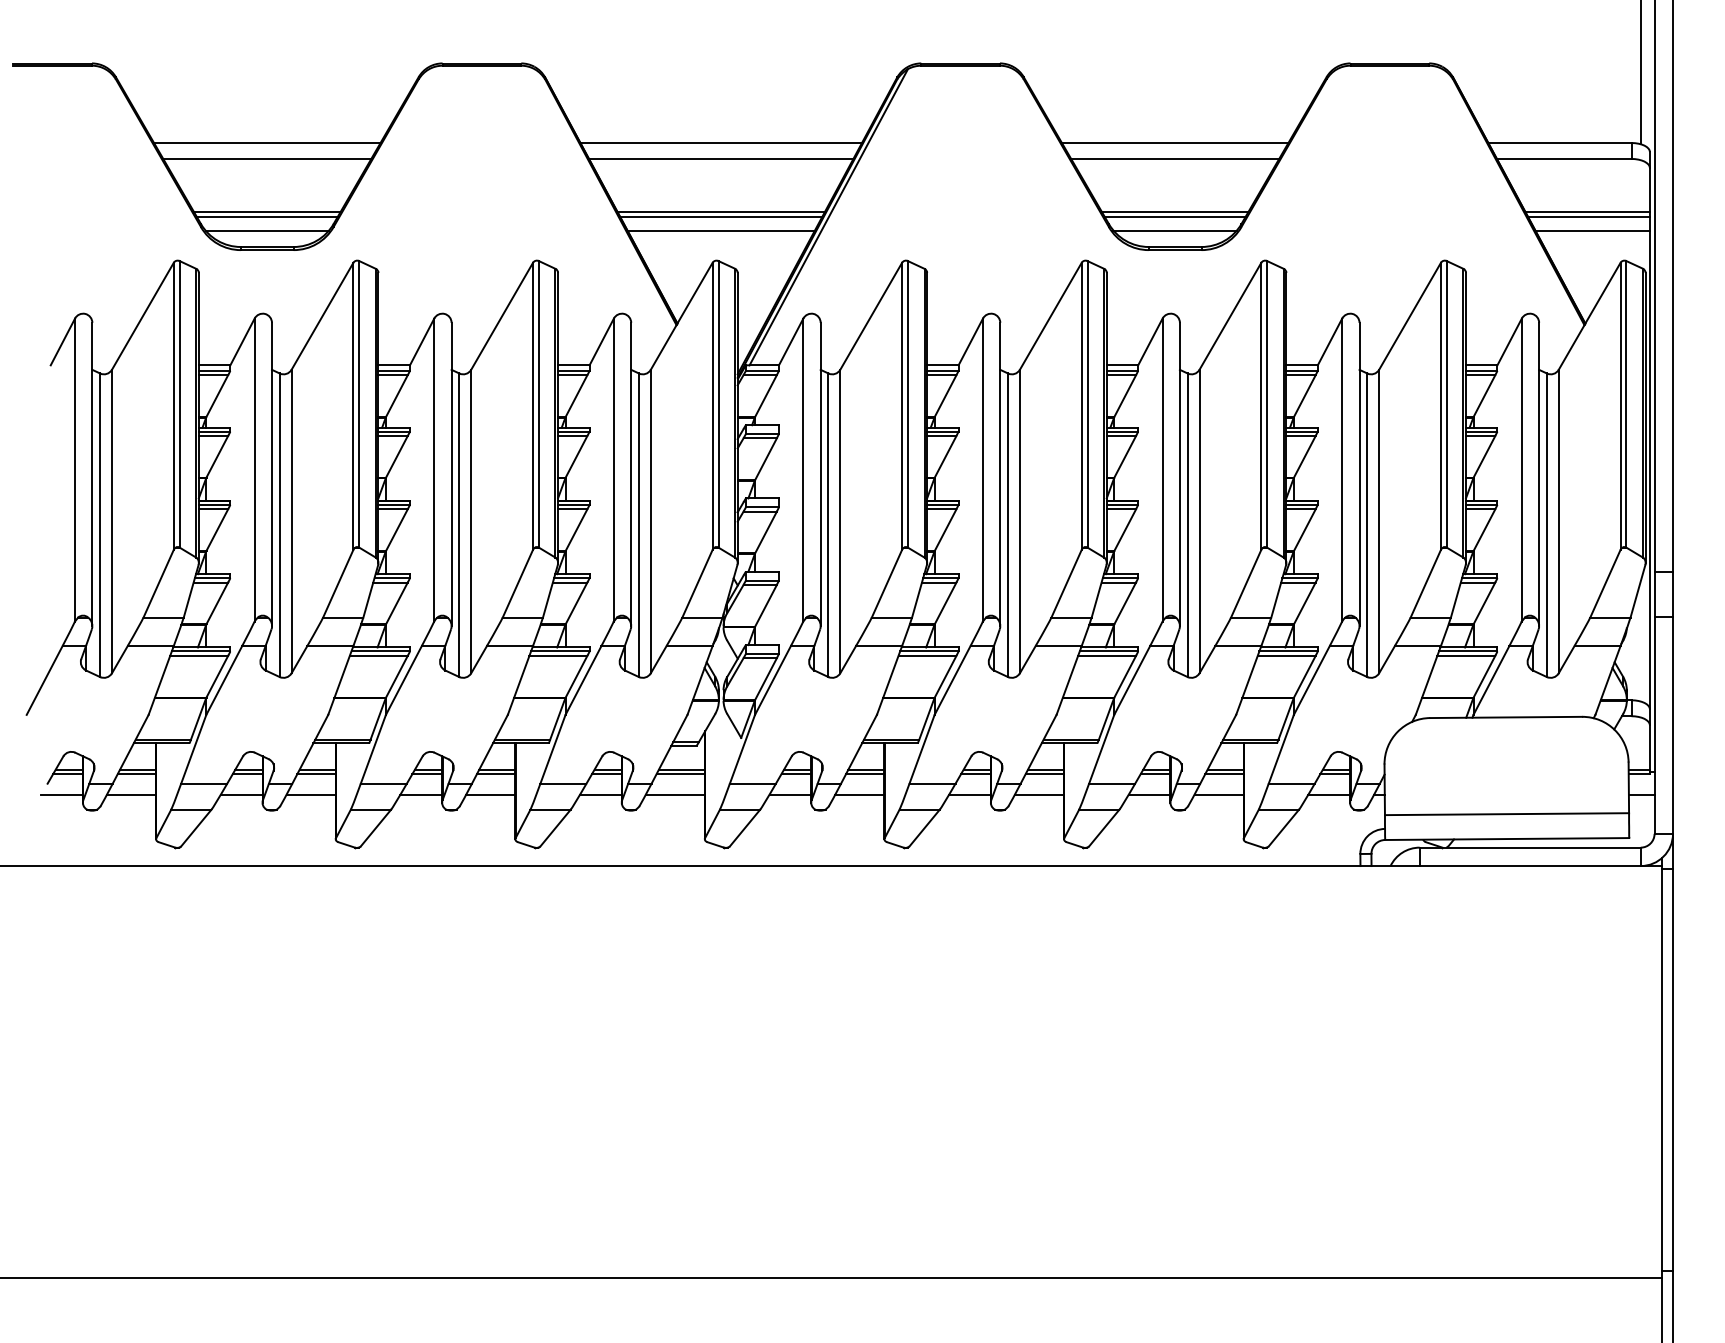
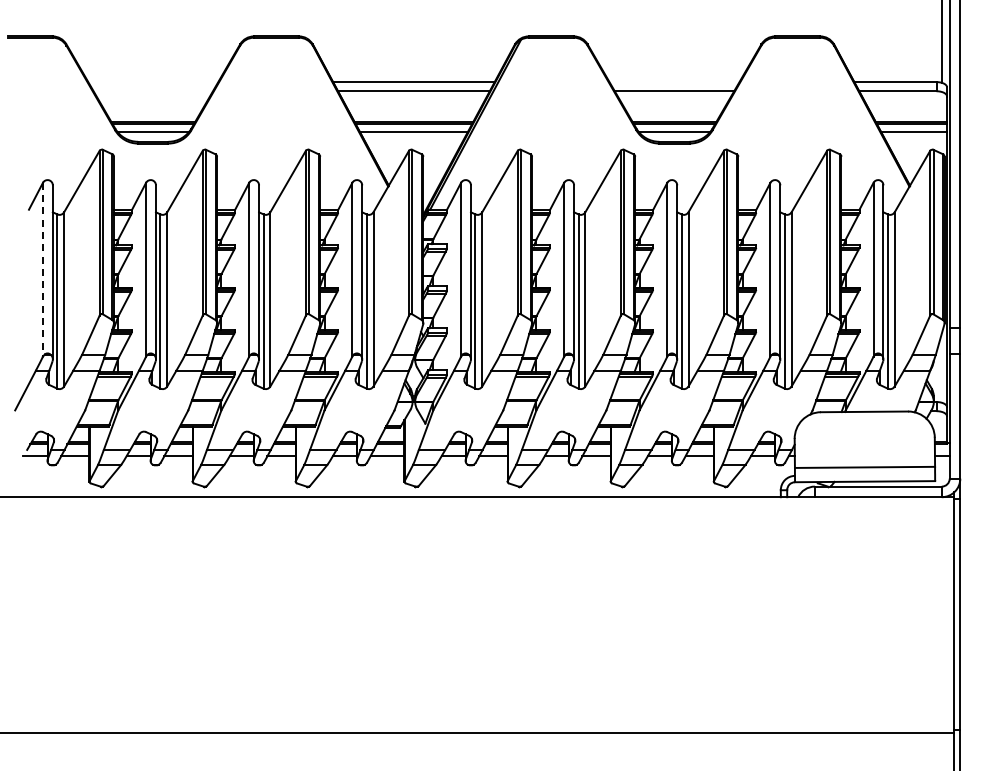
line: (267, 143) -> (153, 82), removed
line: (1175, 143) -> (674, 82), removed
line: (267, 159) -> (153, 91), removed
line: (74, 469) -> (42, 269), solid -> dashed

